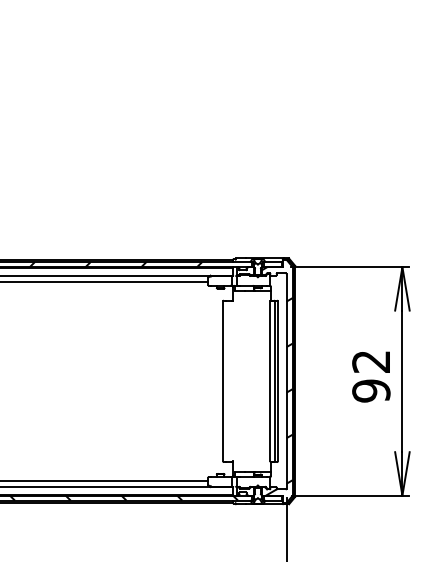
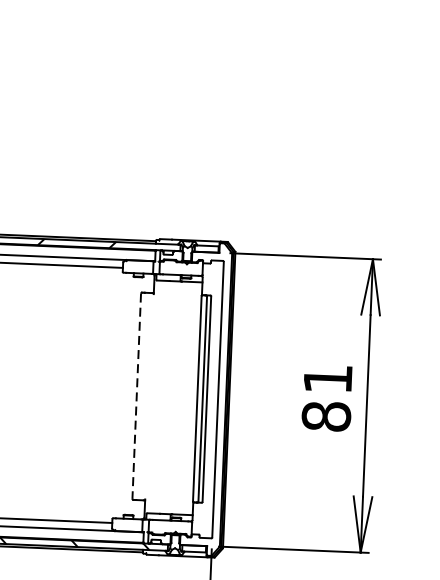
text: (371, 376) -> (327, 397), 92 -> 81
line: (223, 381) -> (137, 396), solid -> dashed
hatch: (276, 381) -> (205, 399), removed

